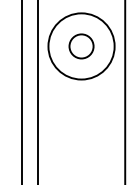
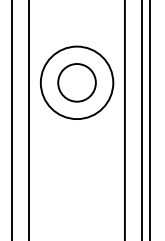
circle: (81, 46) -> (76, 82), size x1.43

